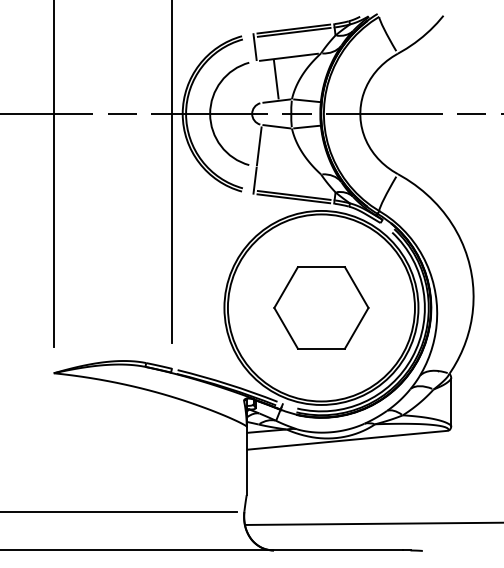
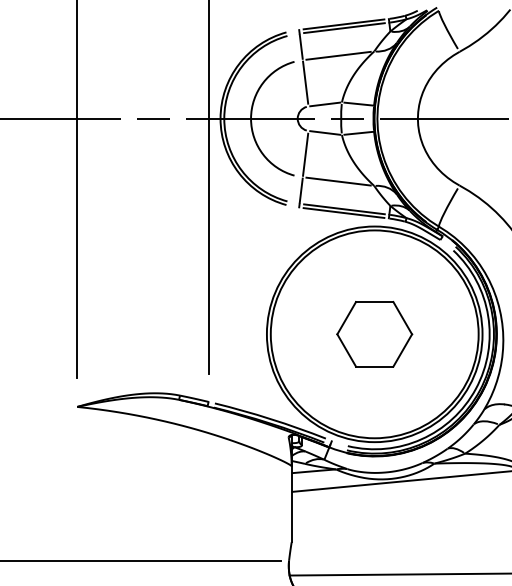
line: (275, 79) -> (304, 82), moved
line: (288, 170) -> (338, 181), added
part: (321, 307) -> (374, 333), size x0.71

